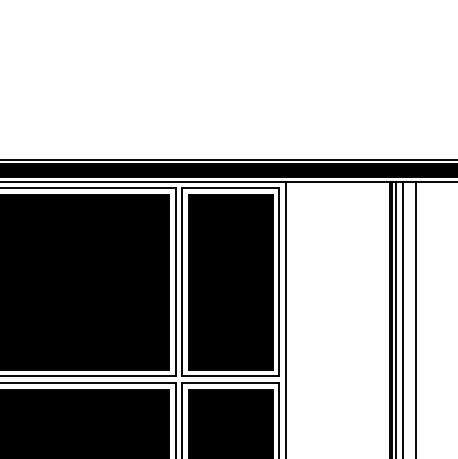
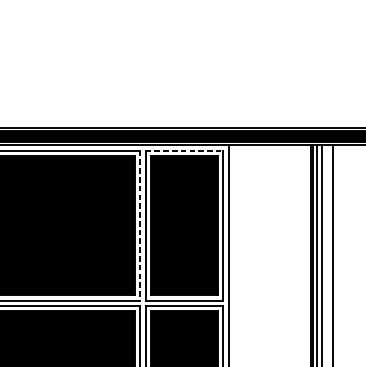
line: (230, 188) -> (184, 150), solid -> dashed
line: (175, 282) -> (140, 225), solid -> dashed

